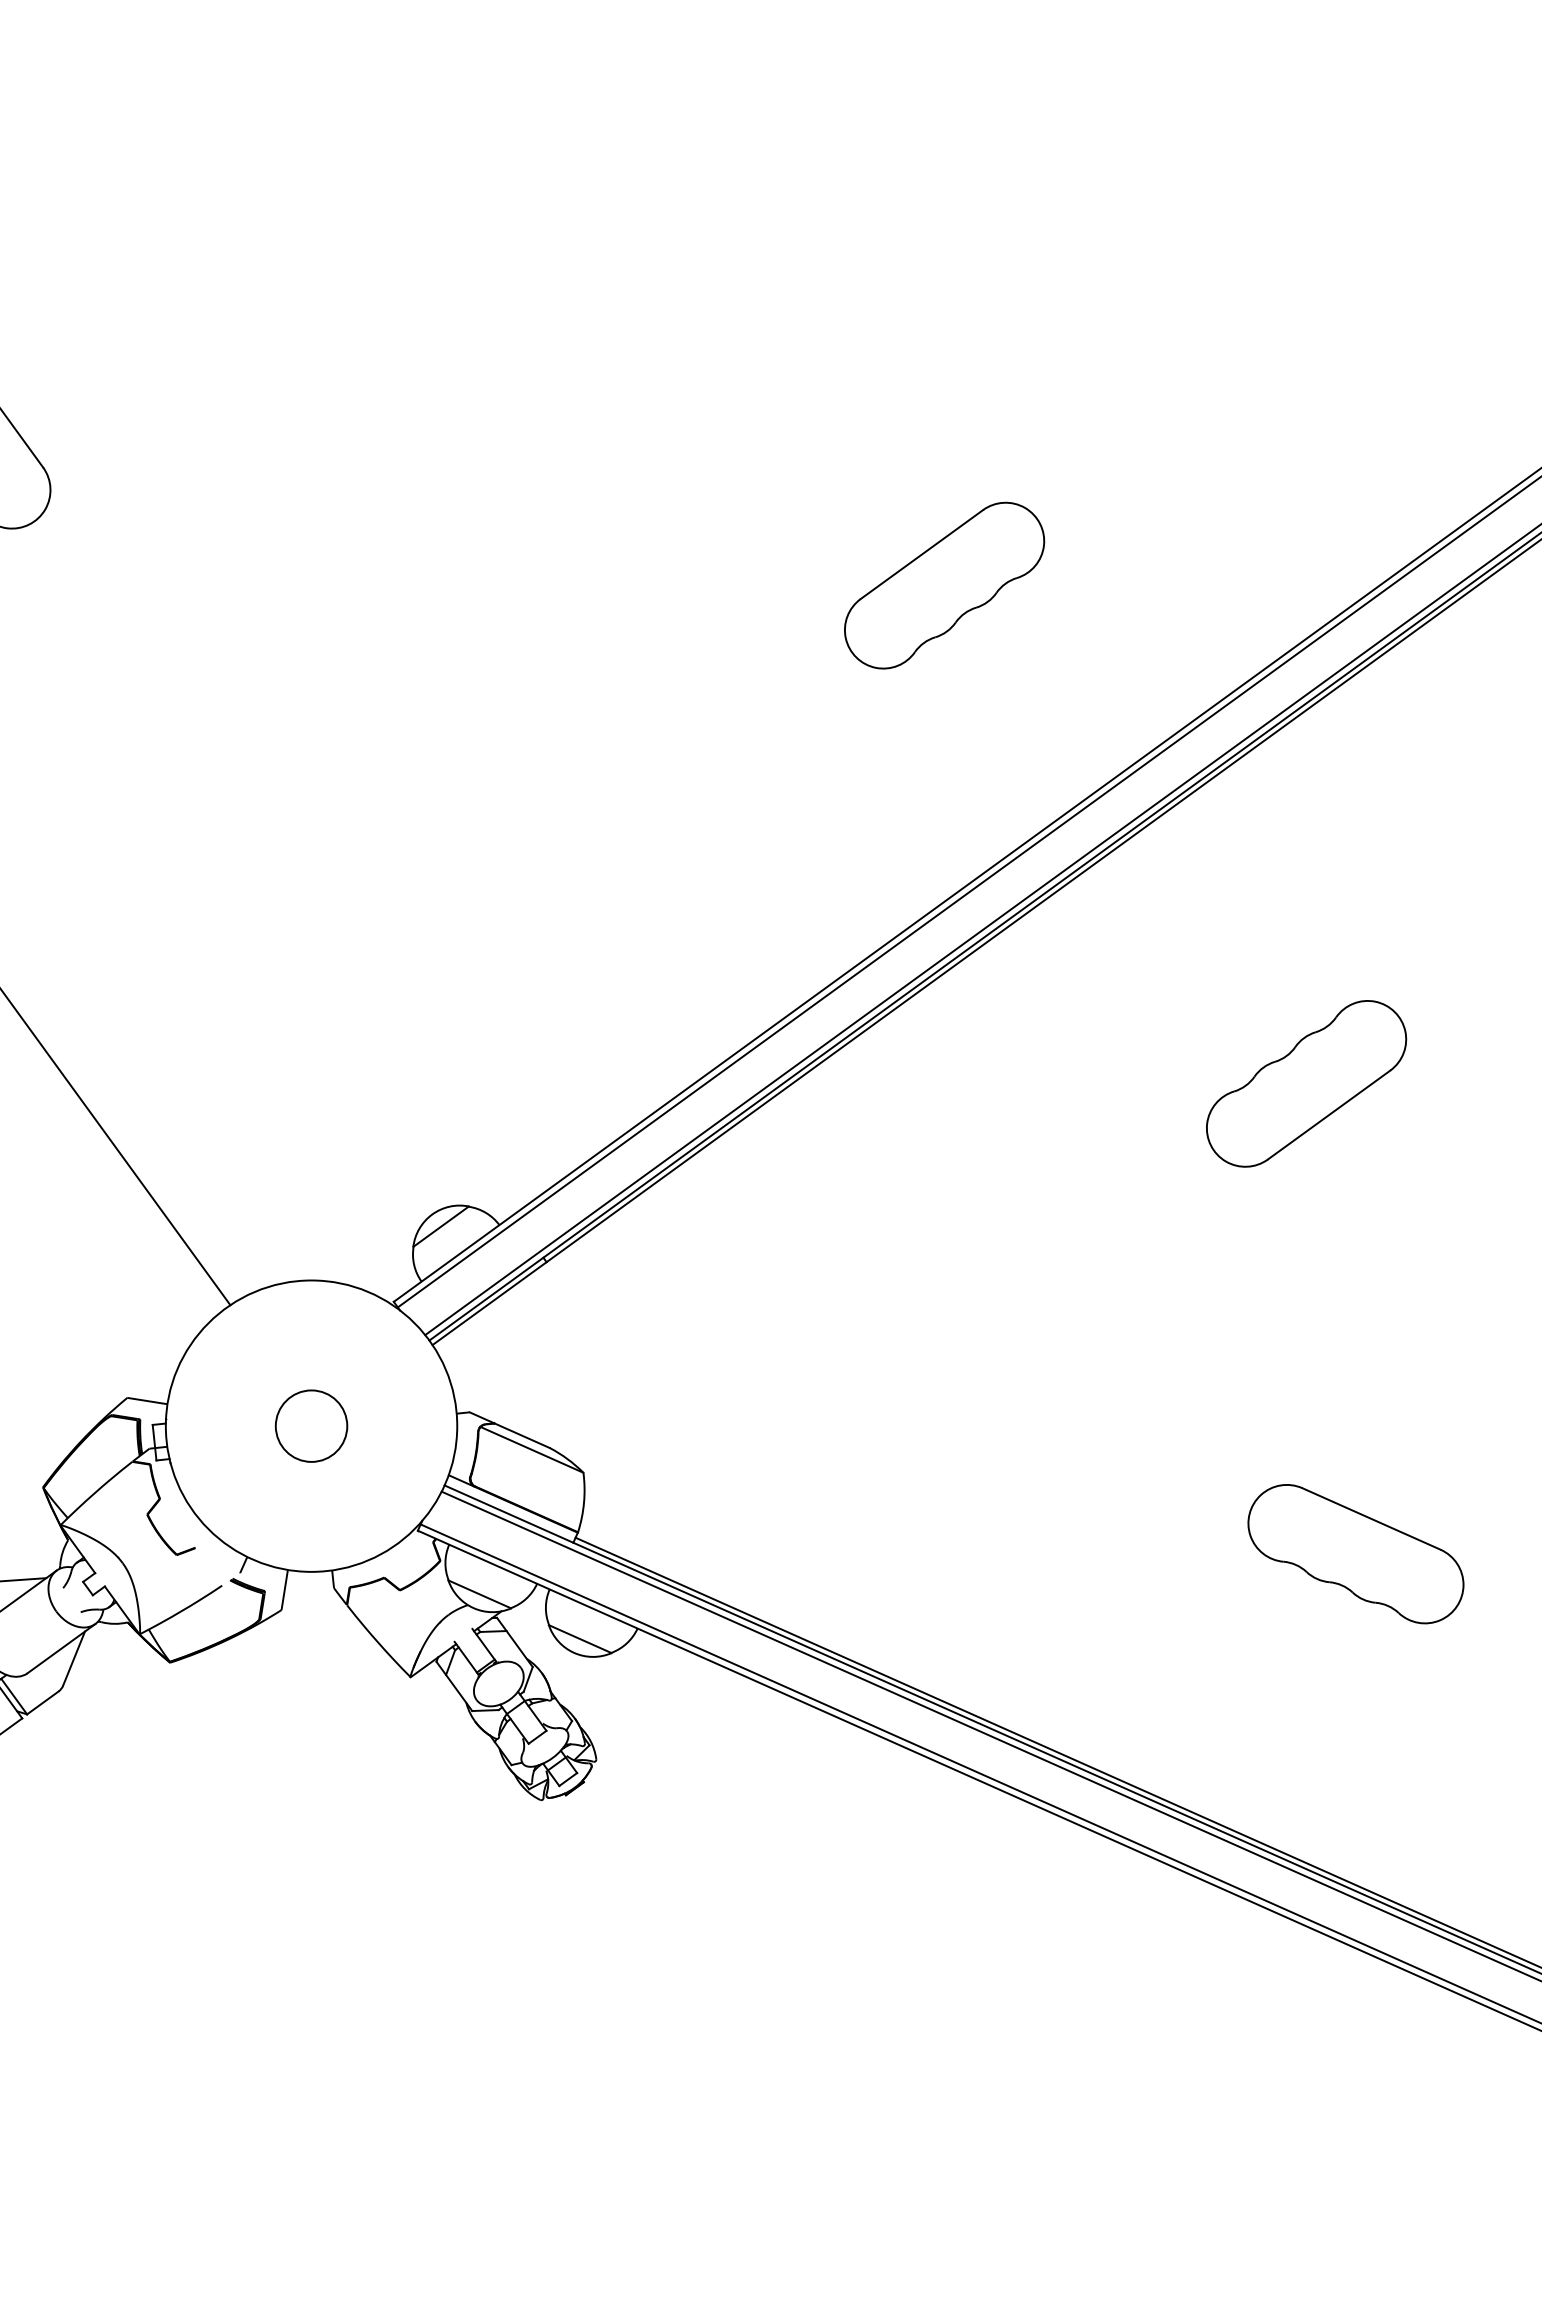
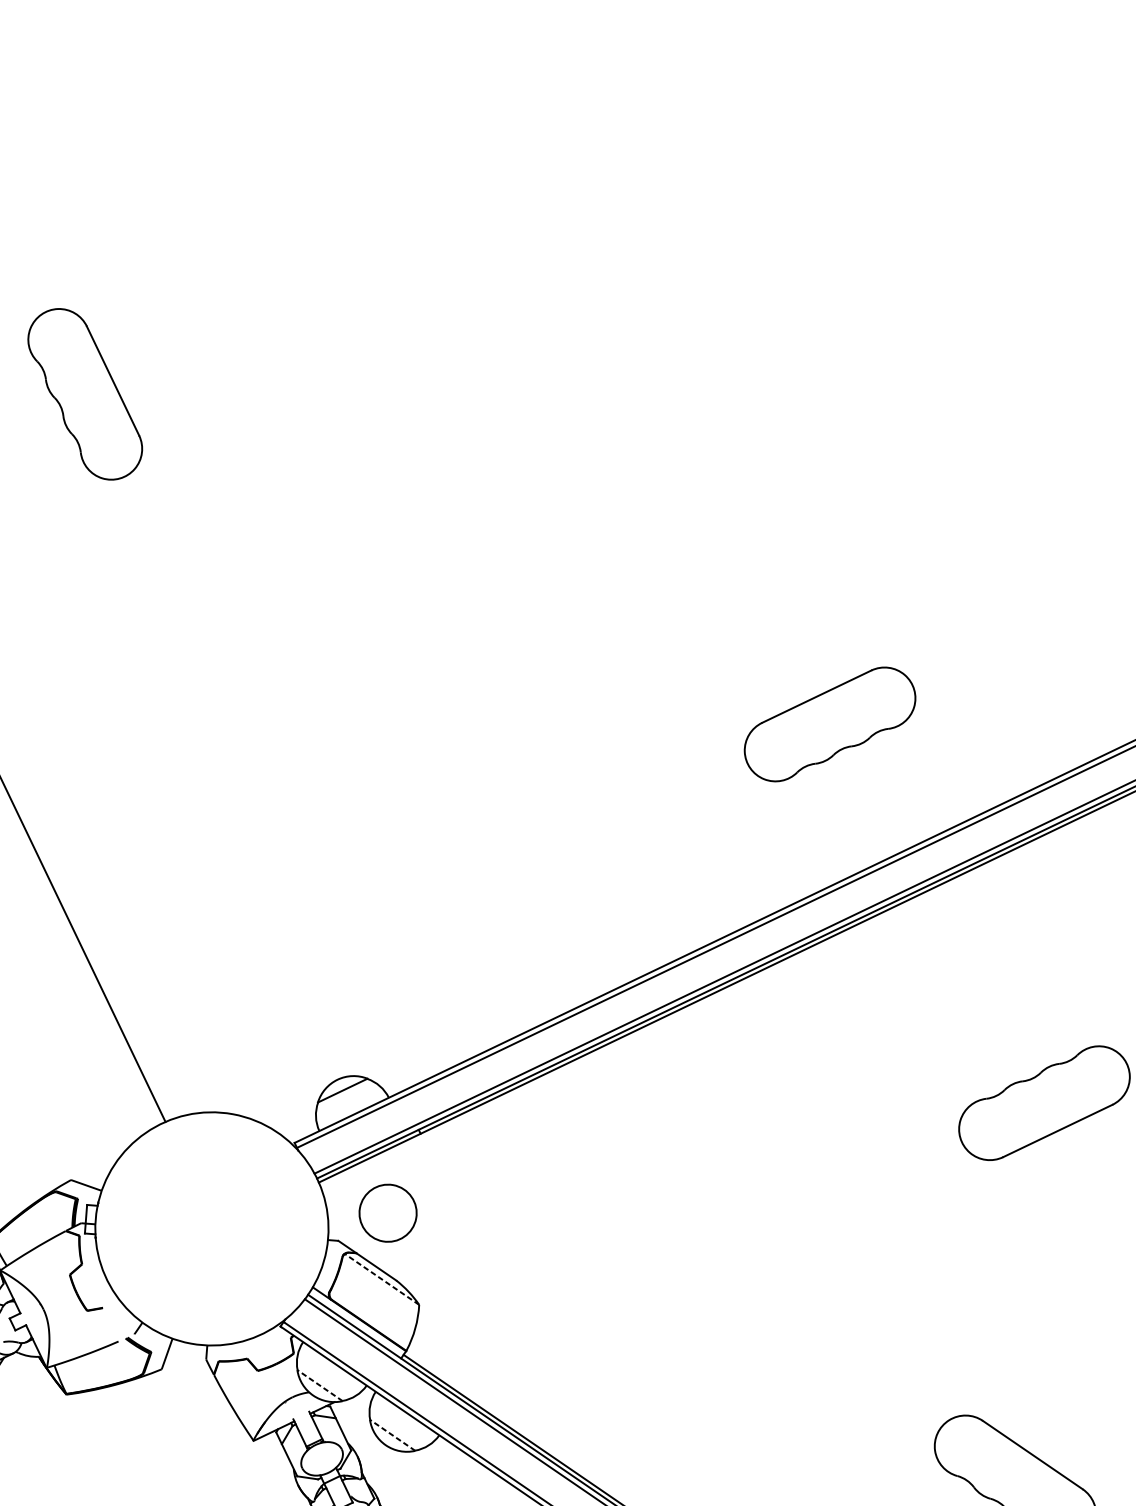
part: (944, 585) -> (830, 724), moved
circle: (311, 1425) -> (388, 1212), moved
line: (531, 1449) -> (381, 1279), solid -> dashed
line: (479, 1594) -> (319, 1385), solid -> dashed
line: (579, 1638) -> (392, 1434), solid -> dashed

